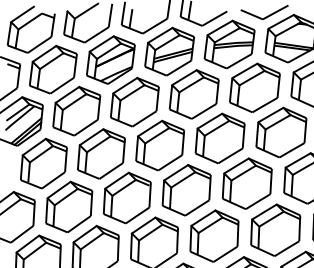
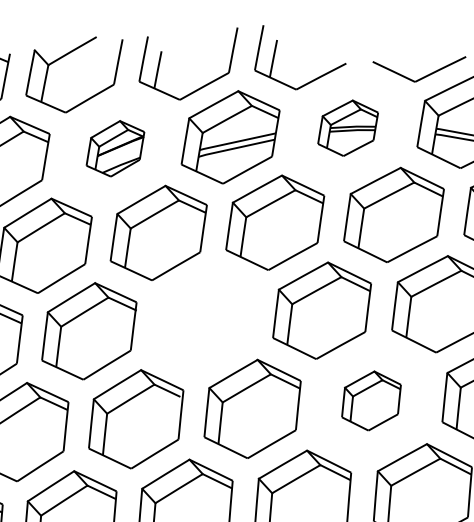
part: (229, 44) -> (347, 128), size x0.6
part: (110, 59) -> (114, 147), size x0.6
part: (159, 145) -> (203, 319), removed
part: (247, 183) -> (371, 400), size x0.6

